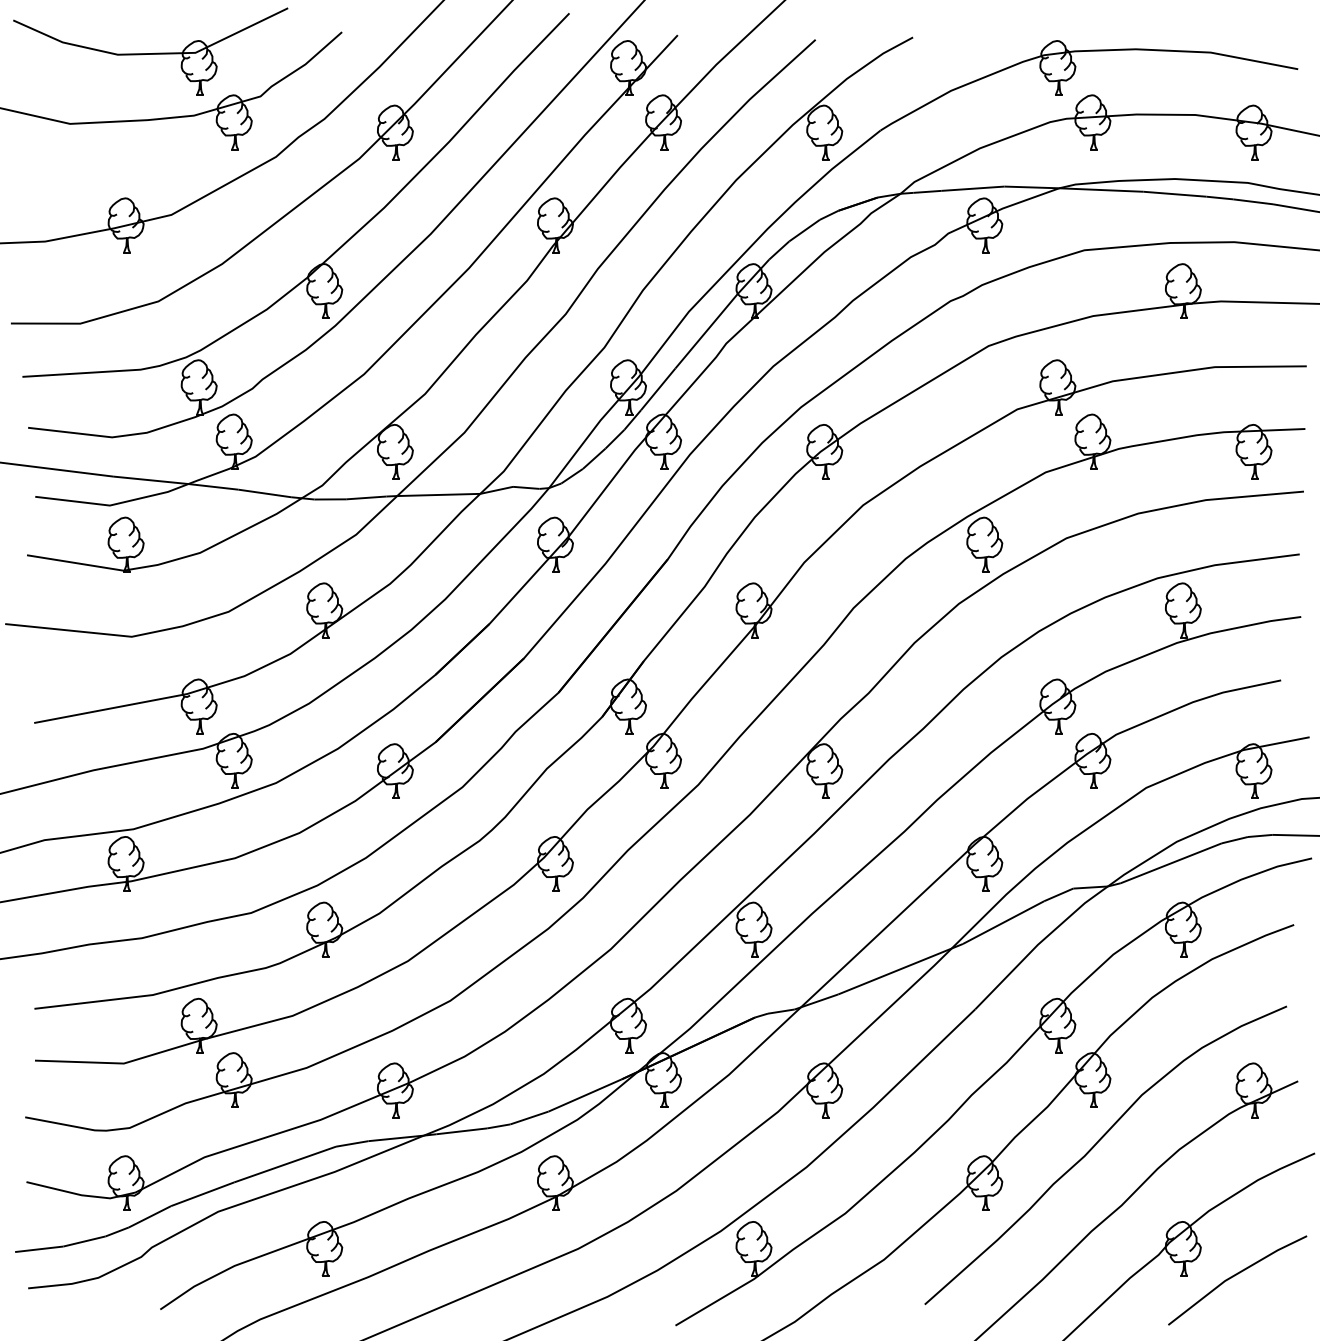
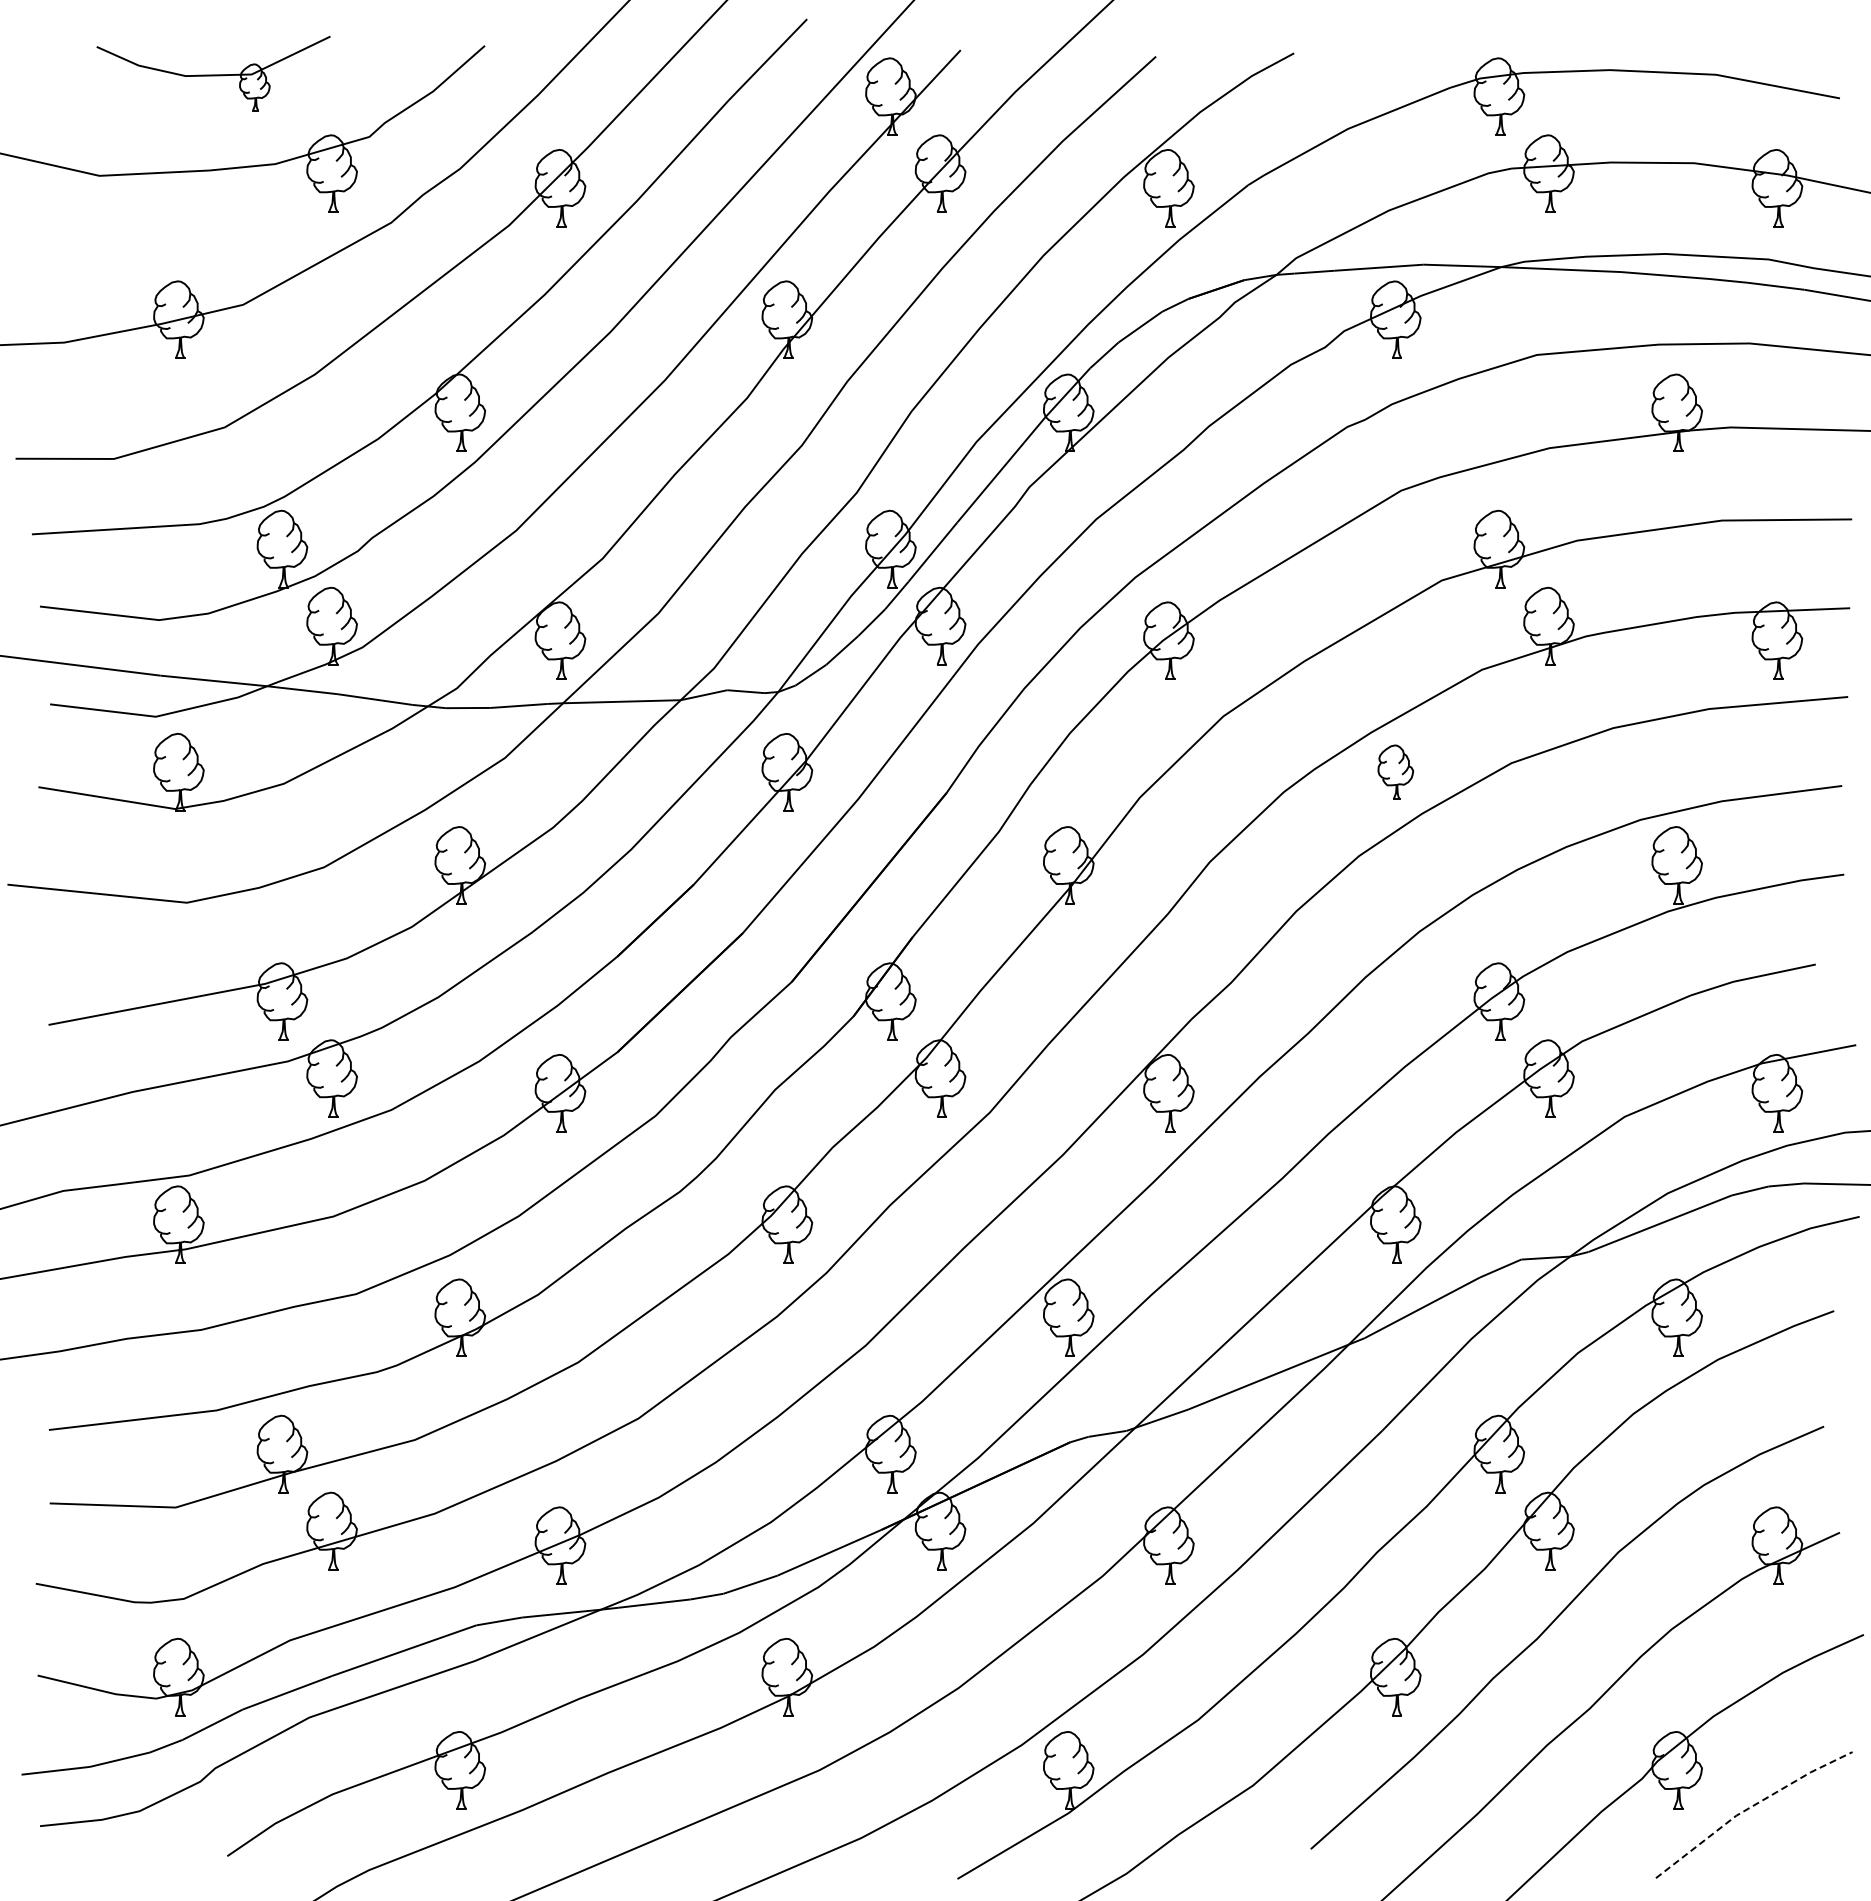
part: (150, 51) -> (213, 73), size x0.6
part: (984, 544) -> (1395, 772), size x0.7
line: (1235, 1275) -> (1750, 1807), solid -> dashed

